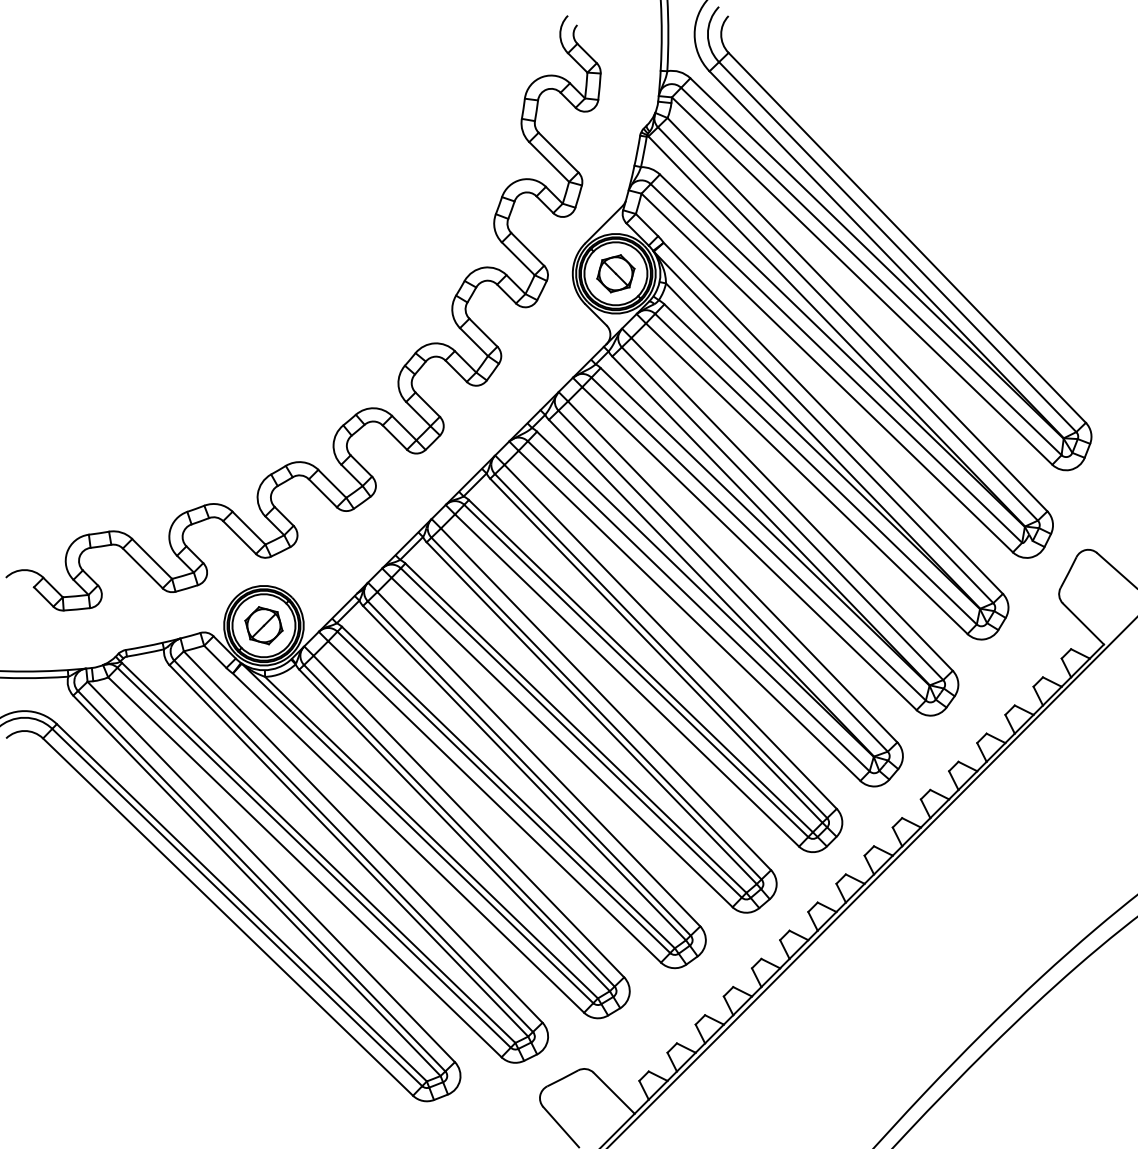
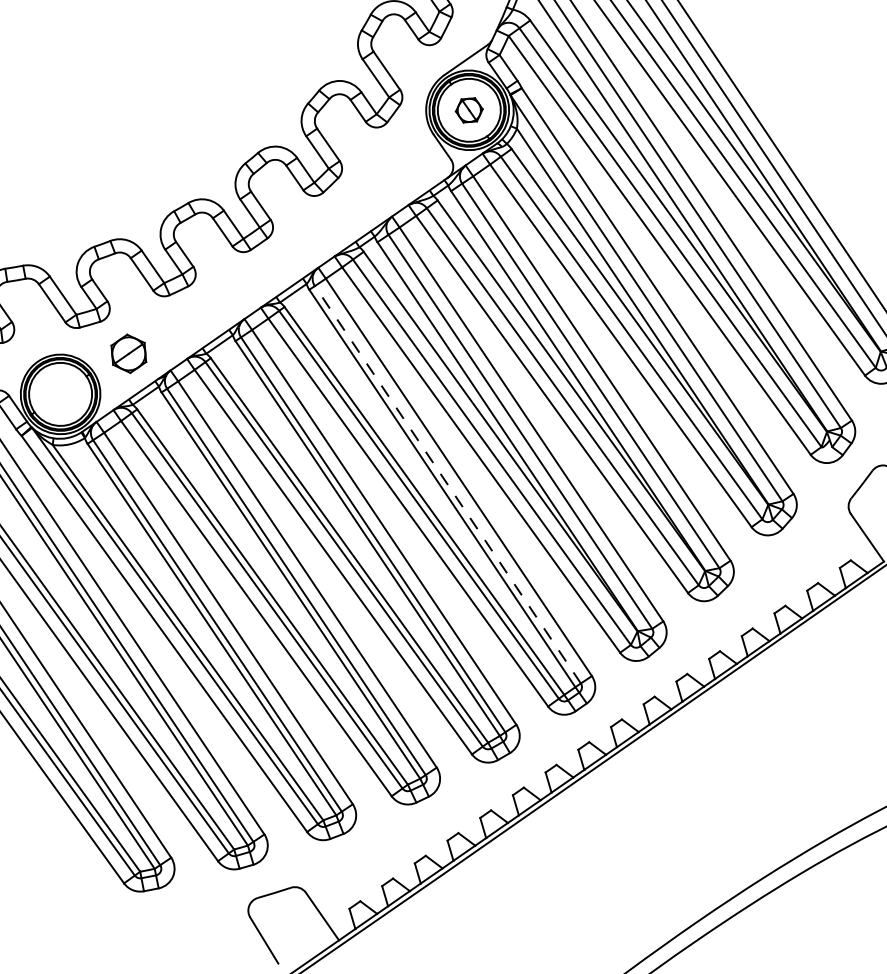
part: (615, 273) -> (468, 109), size x0.7
part: (263, 625) -> (128, 353), moved
line: (660, 645) -> (447, 484), solid -> dashed

